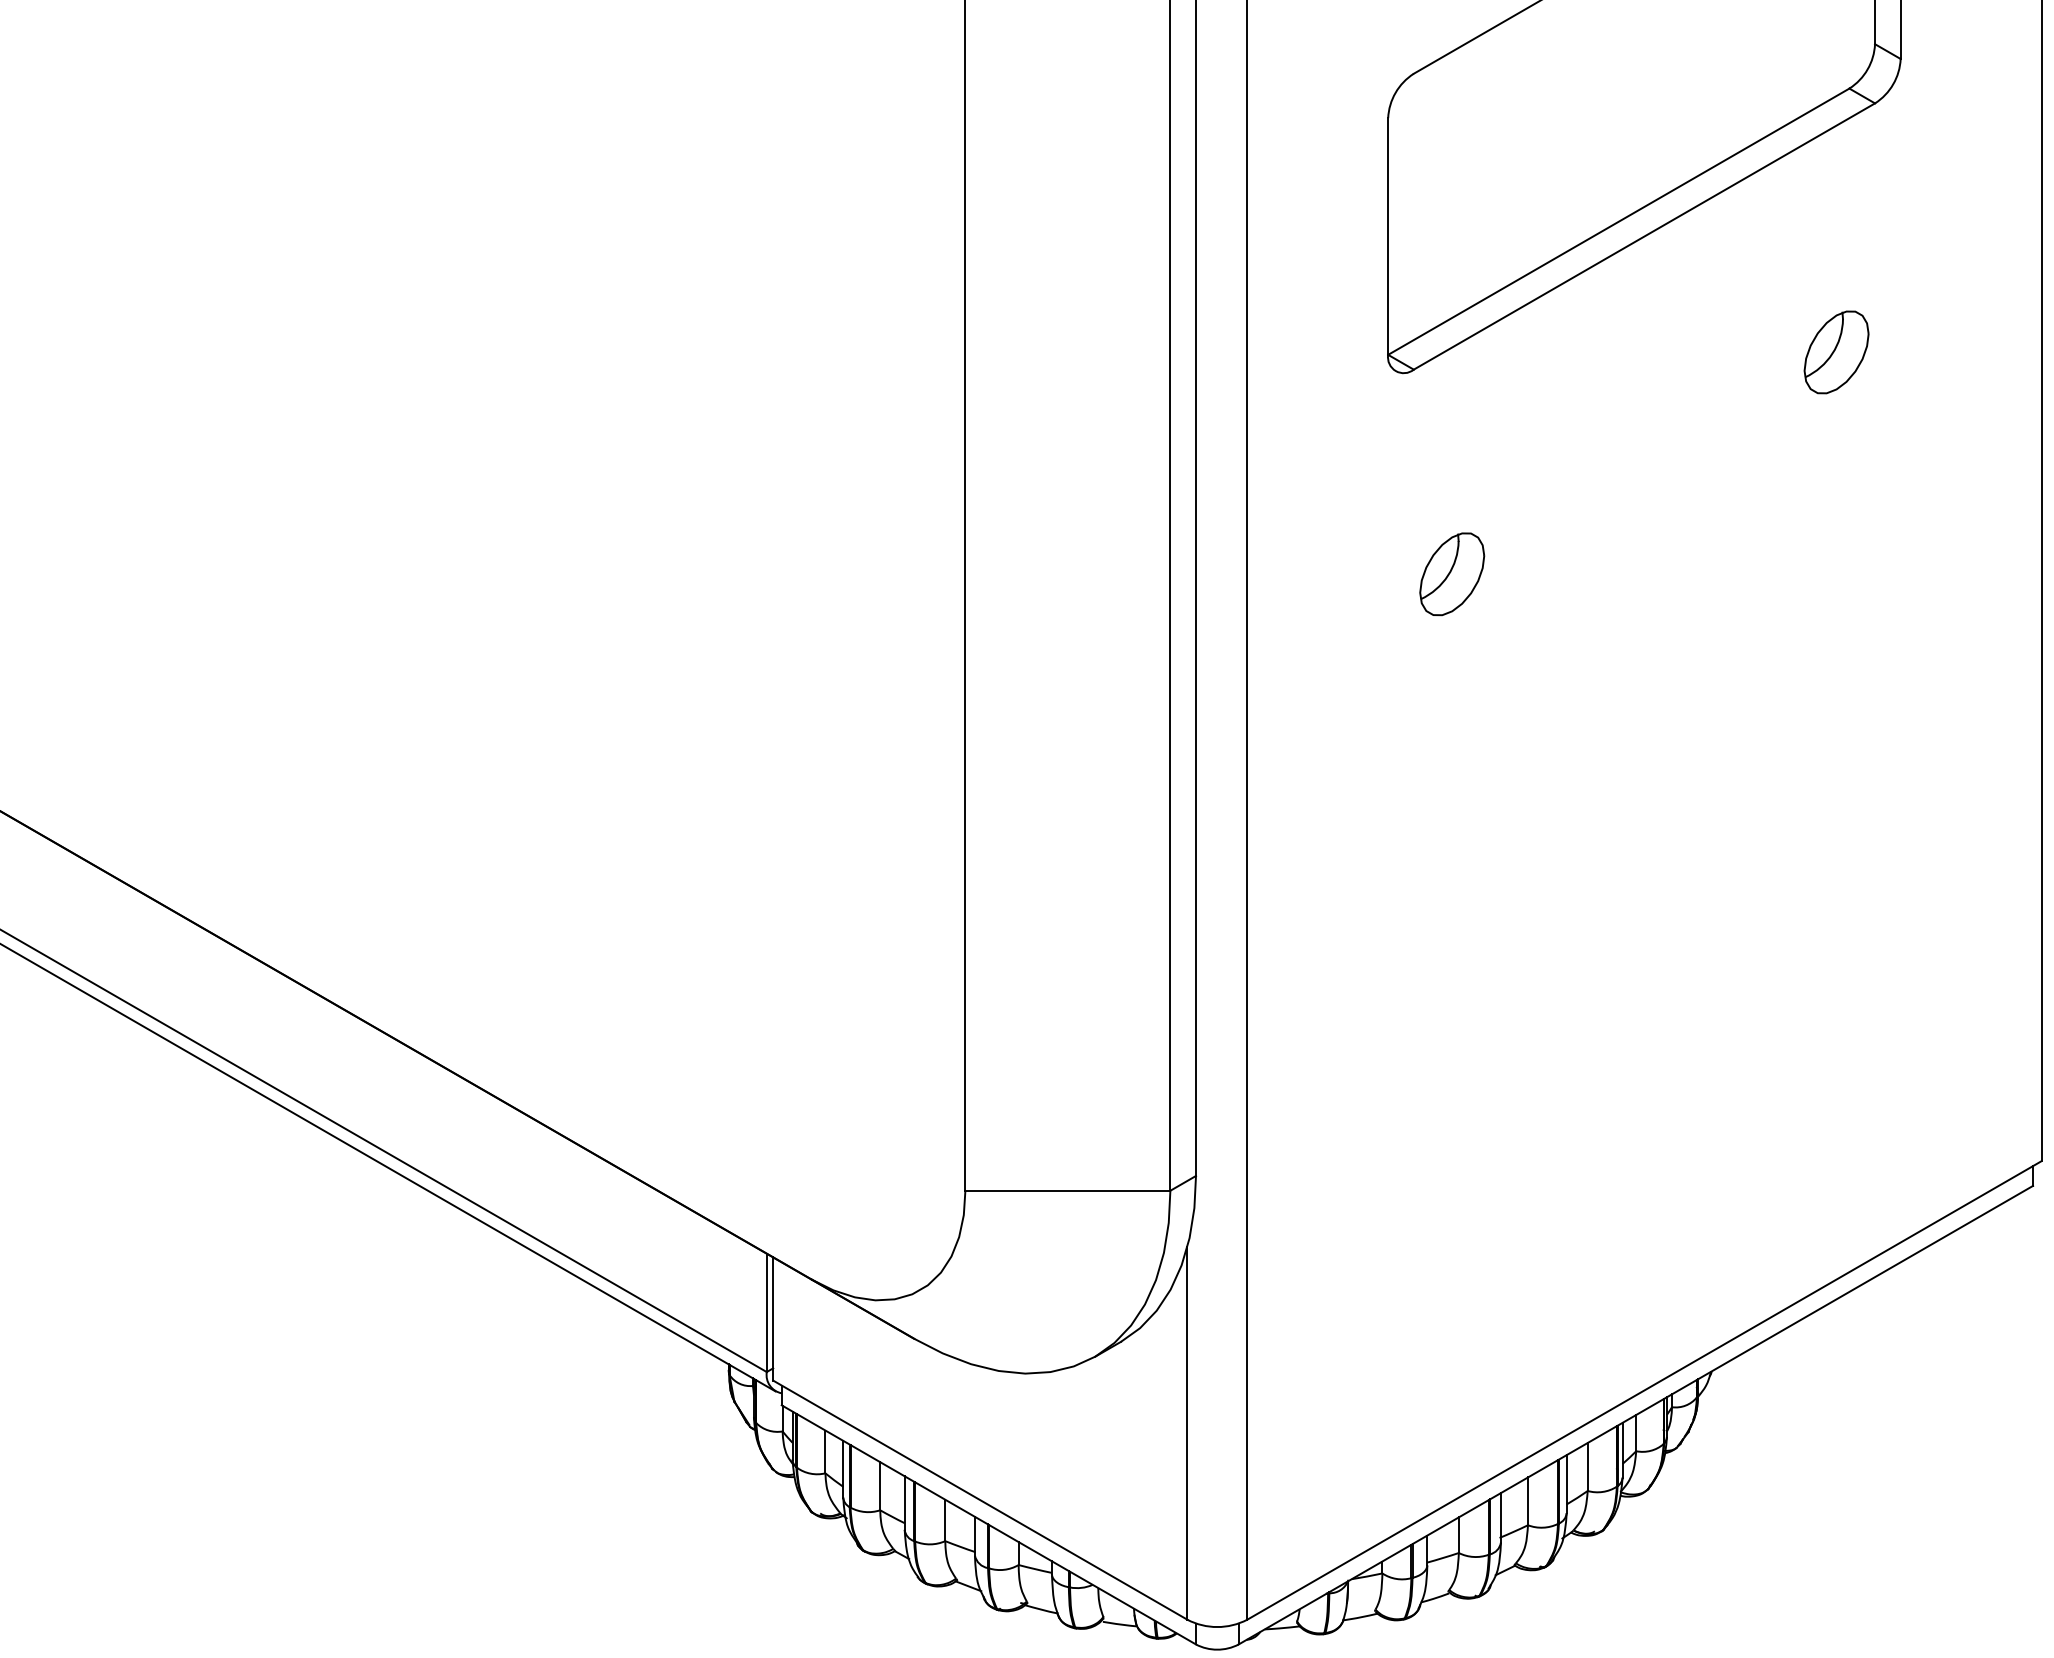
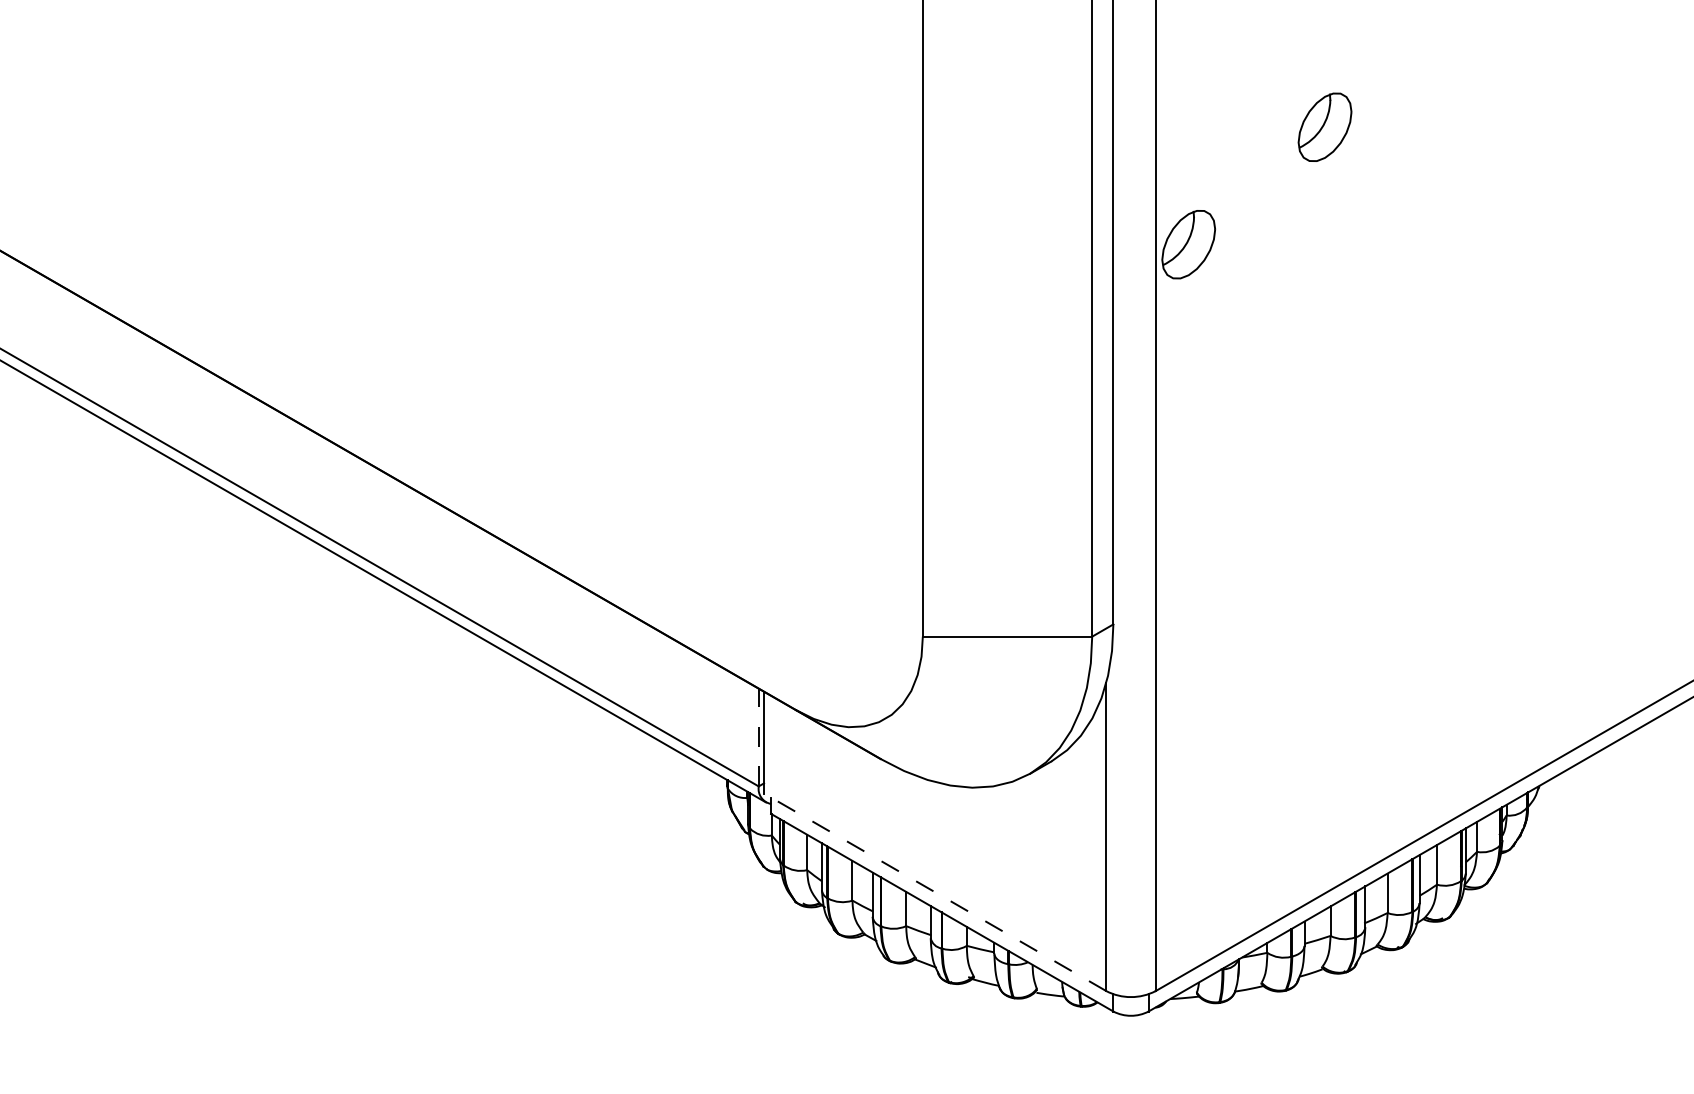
part: (1287, 716) -> (1188, 244), added
line: (766, 1312) -> (758, 737), solid -> dashed
line: (979, 1499) -> (934, 891), solid -> dashed

